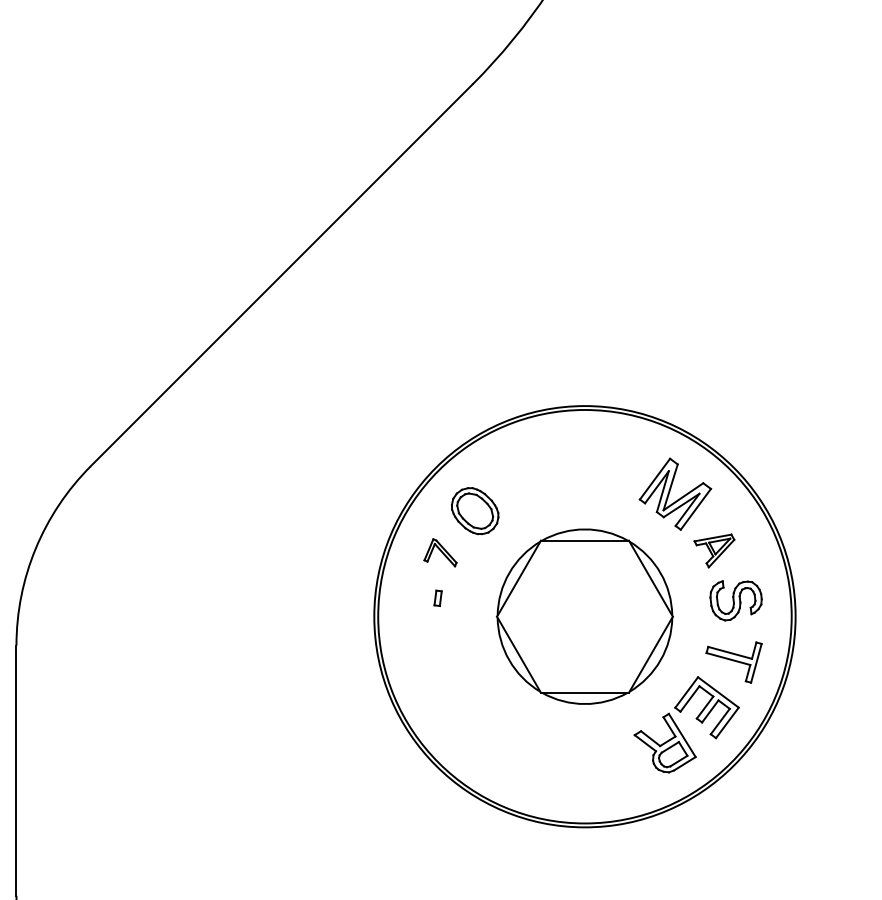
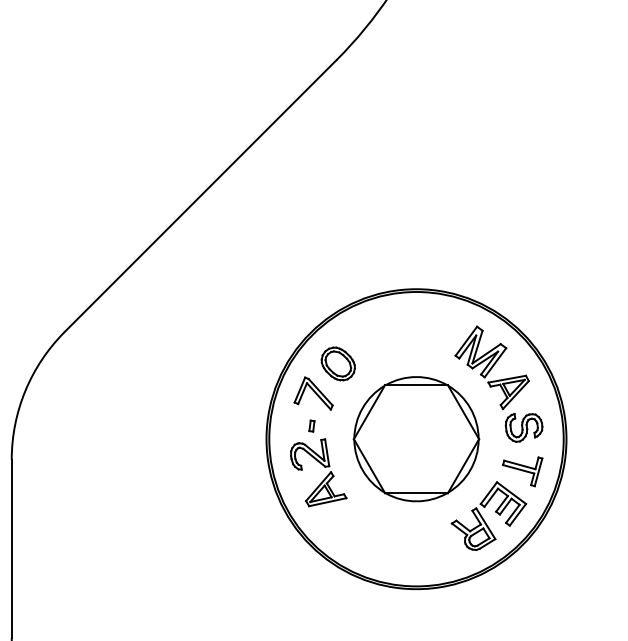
part: (714, 550) -> (508, 392), size x1.43
part: (440, 552) -> (313, 393), size x1.67
part: (452, 653) -> (322, 465), added

